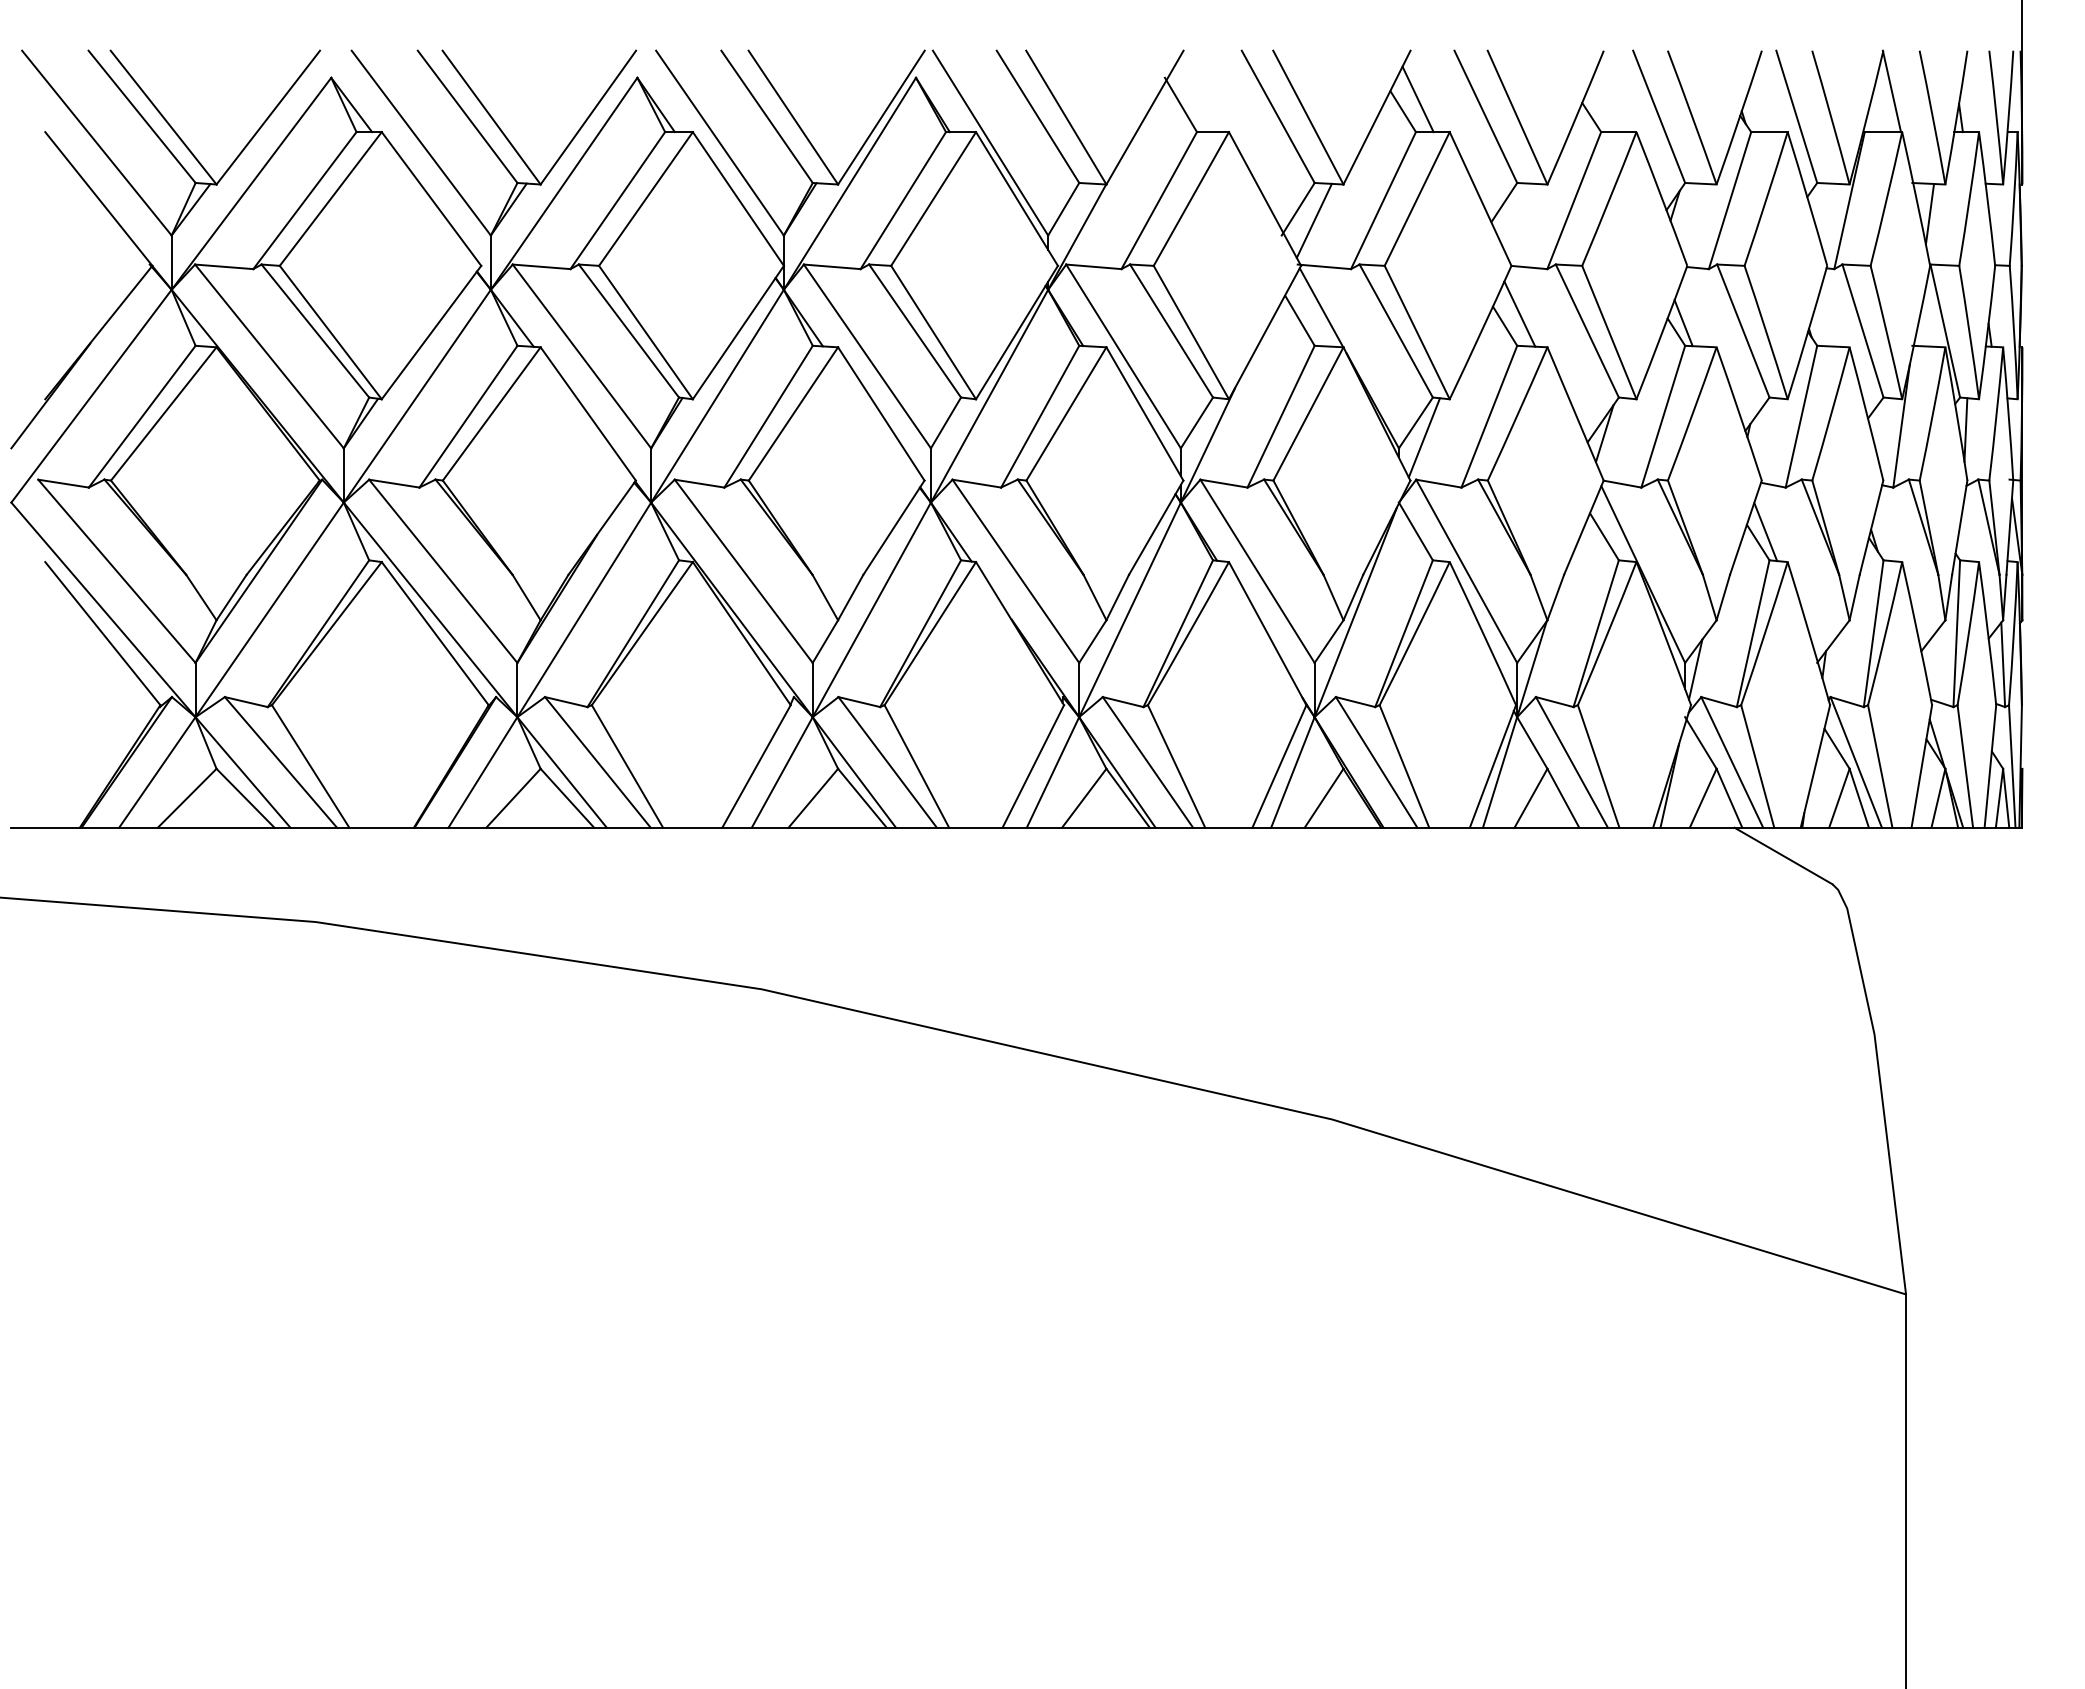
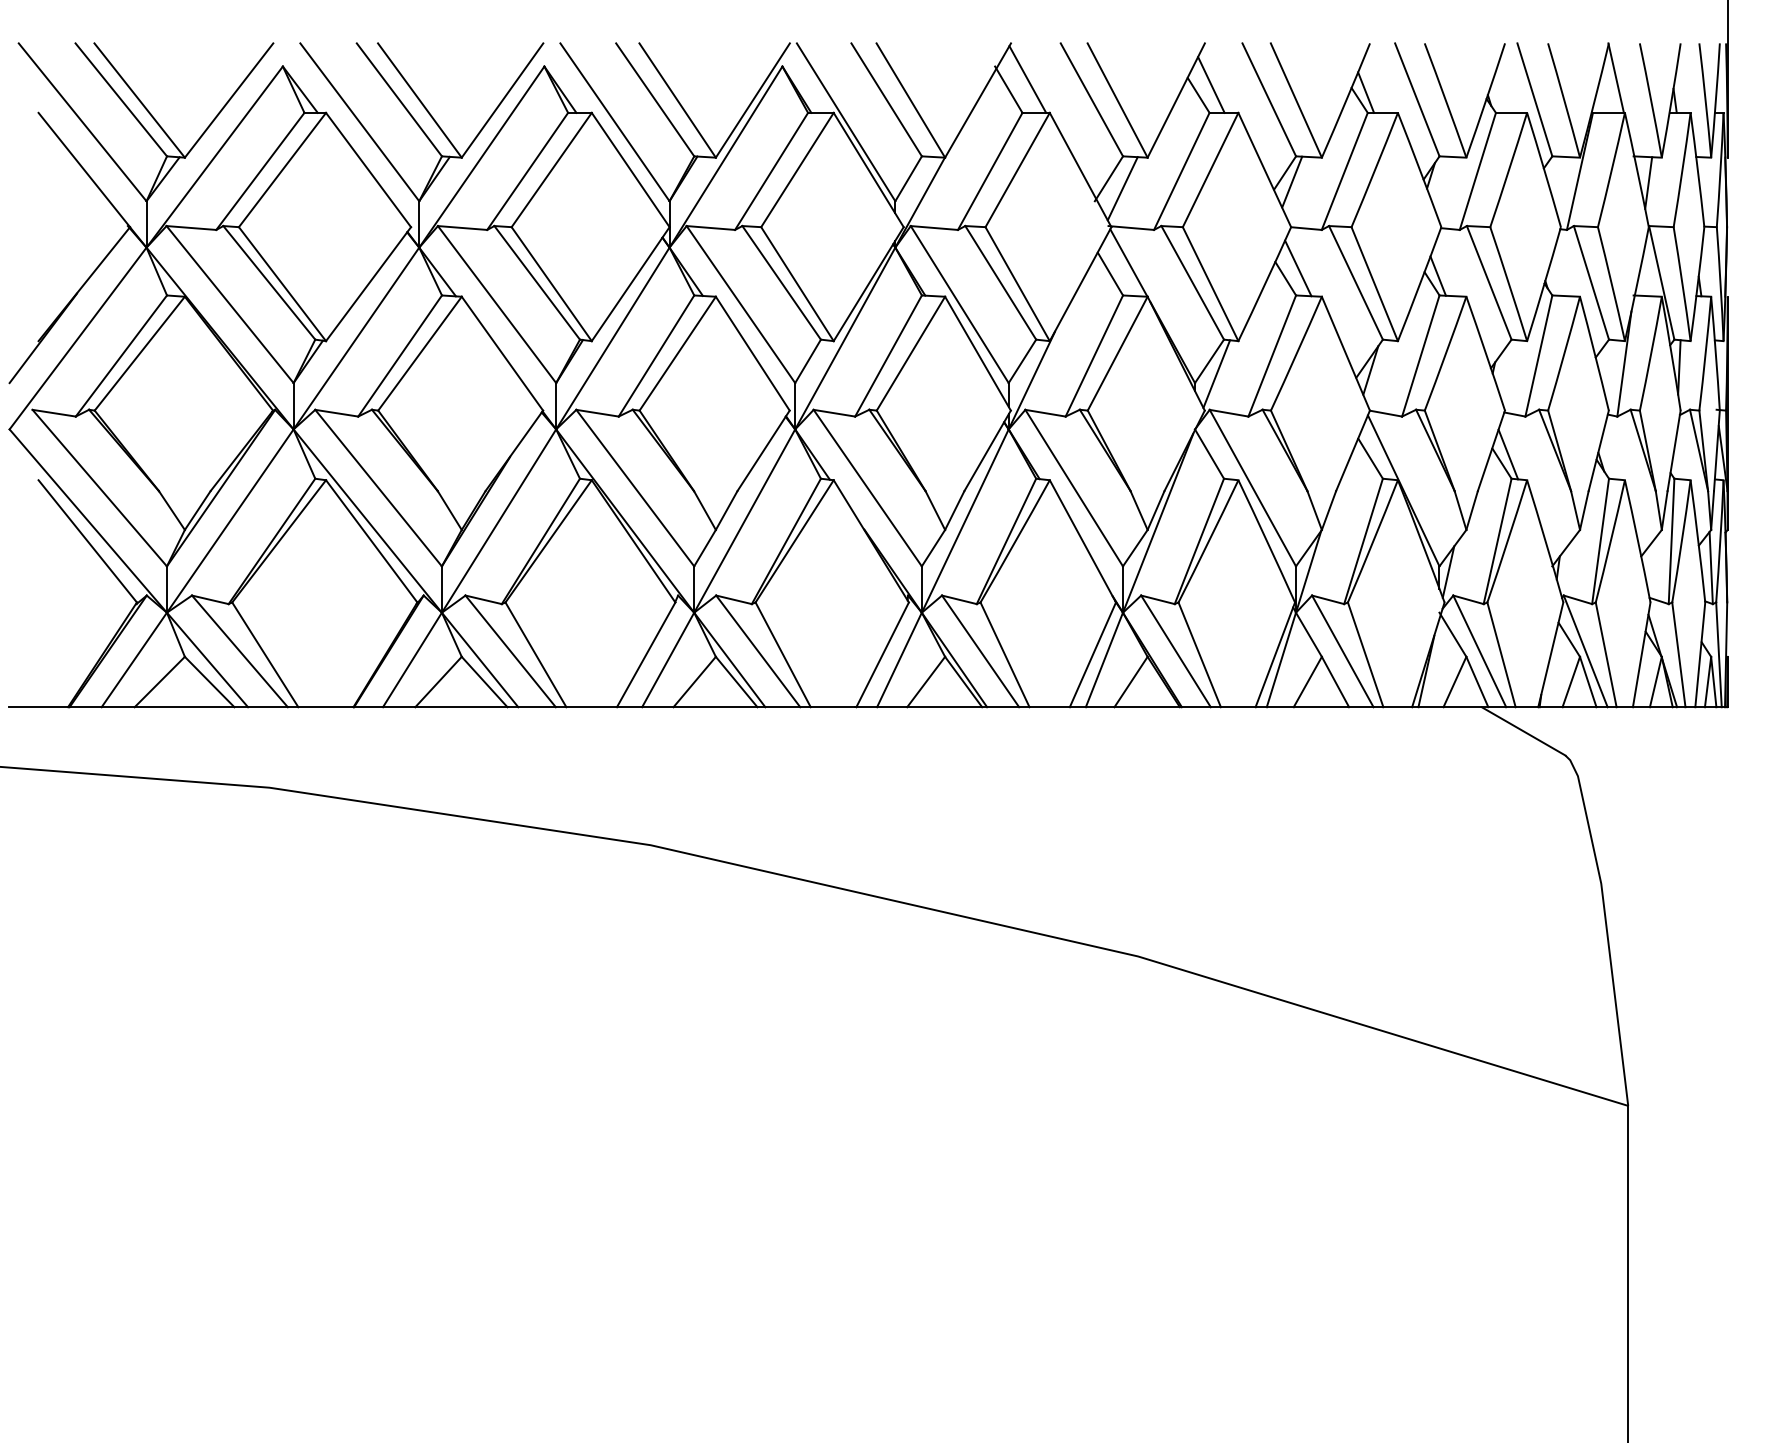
line: (1202, 93) -> (1027, 79), added
line: (1598, 108) -> (1365, 92), added
line: (1512, 212) -> (1292, 181), added

